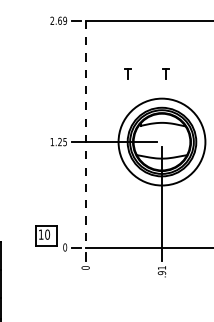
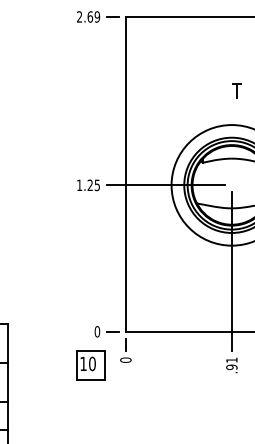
part: (127, 73) -> (183, 90), removed
line: (85, 134) -> (125, 174), dashed -> solid
part: (46, 235) -> (90, 365), moved

